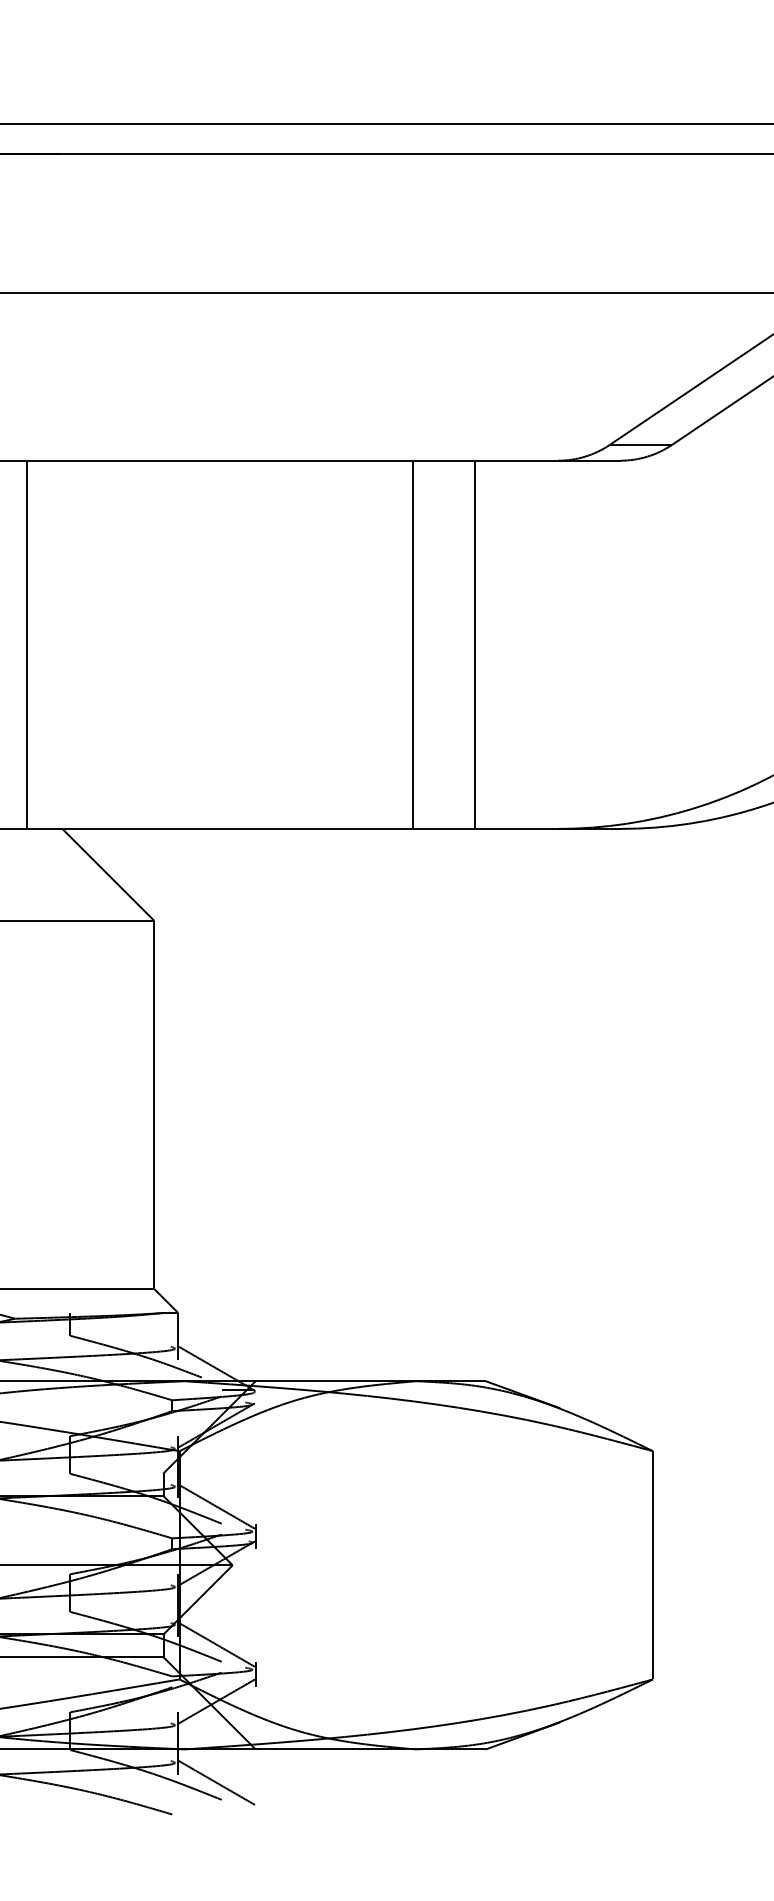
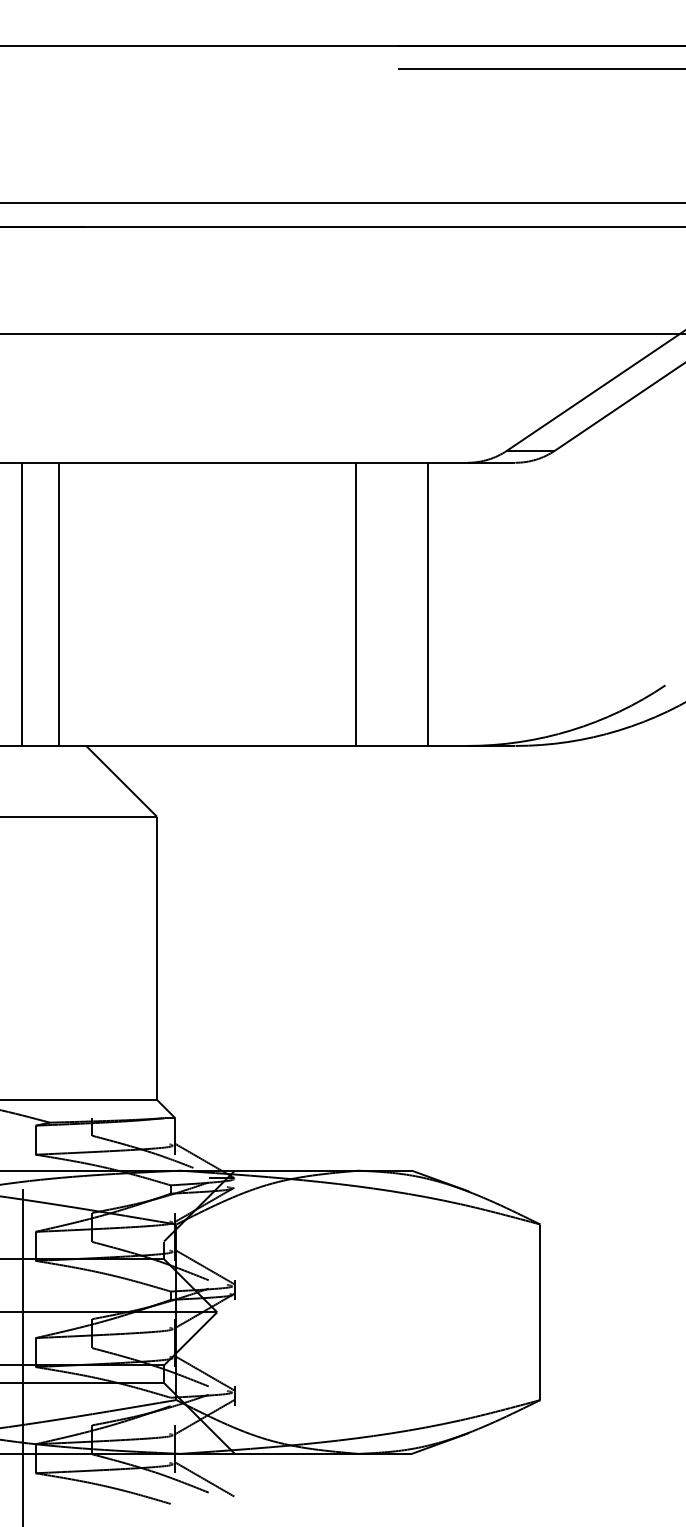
line: (474, 643) -> (427, 603), moved

